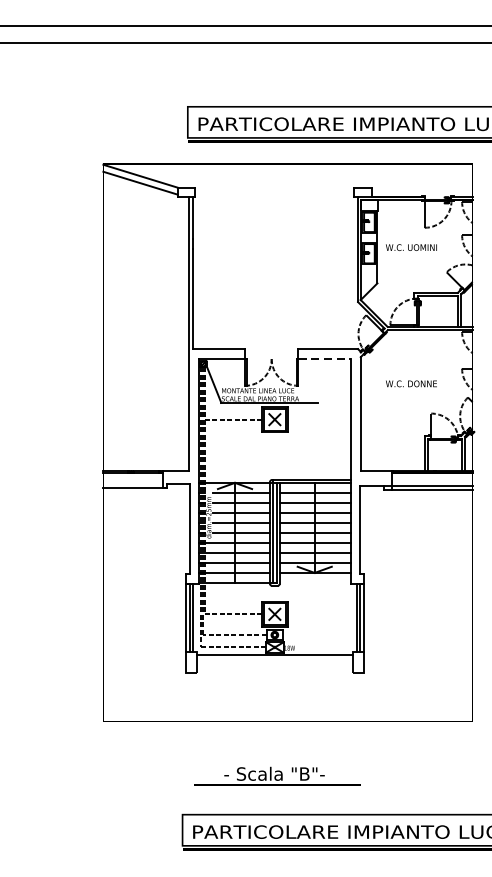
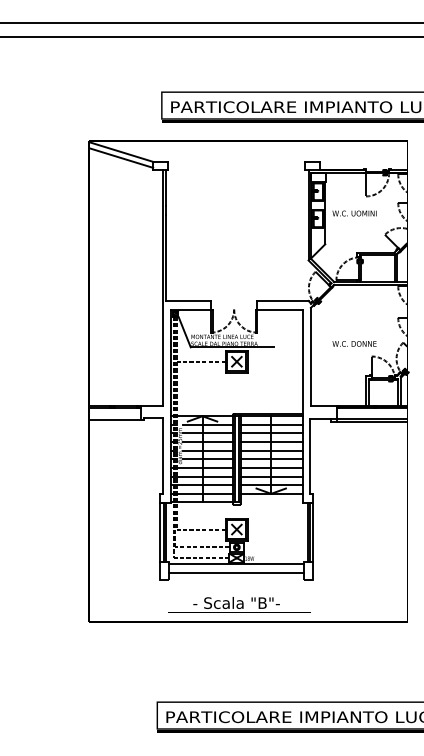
line: (324, 359) -> (279, 309), dashed -> solid
text: (411, 383) -> (354, 343), moved
line: (274, 664) -> (236, 572), added
text: (277, 775) -> (239, 604), moved

